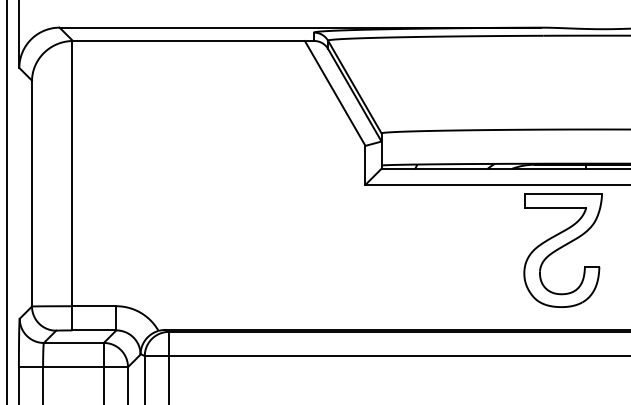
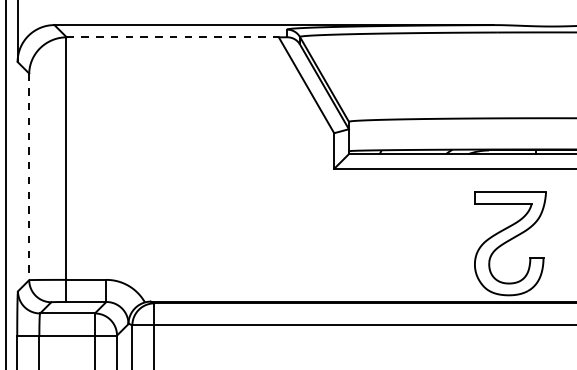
line: (188, 41) -> (172, 37), solid -> dashed
line: (32, 193) -> (29, 176), solid -> dashed
part: (562, 250) -> (509, 243), moved

